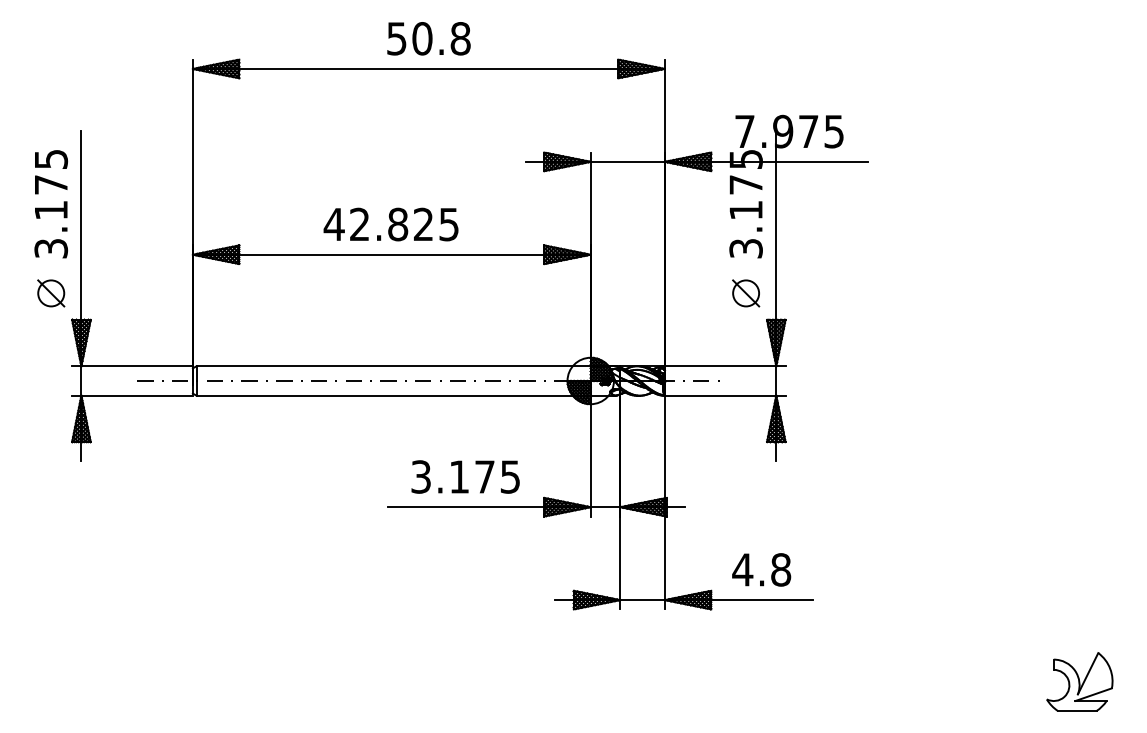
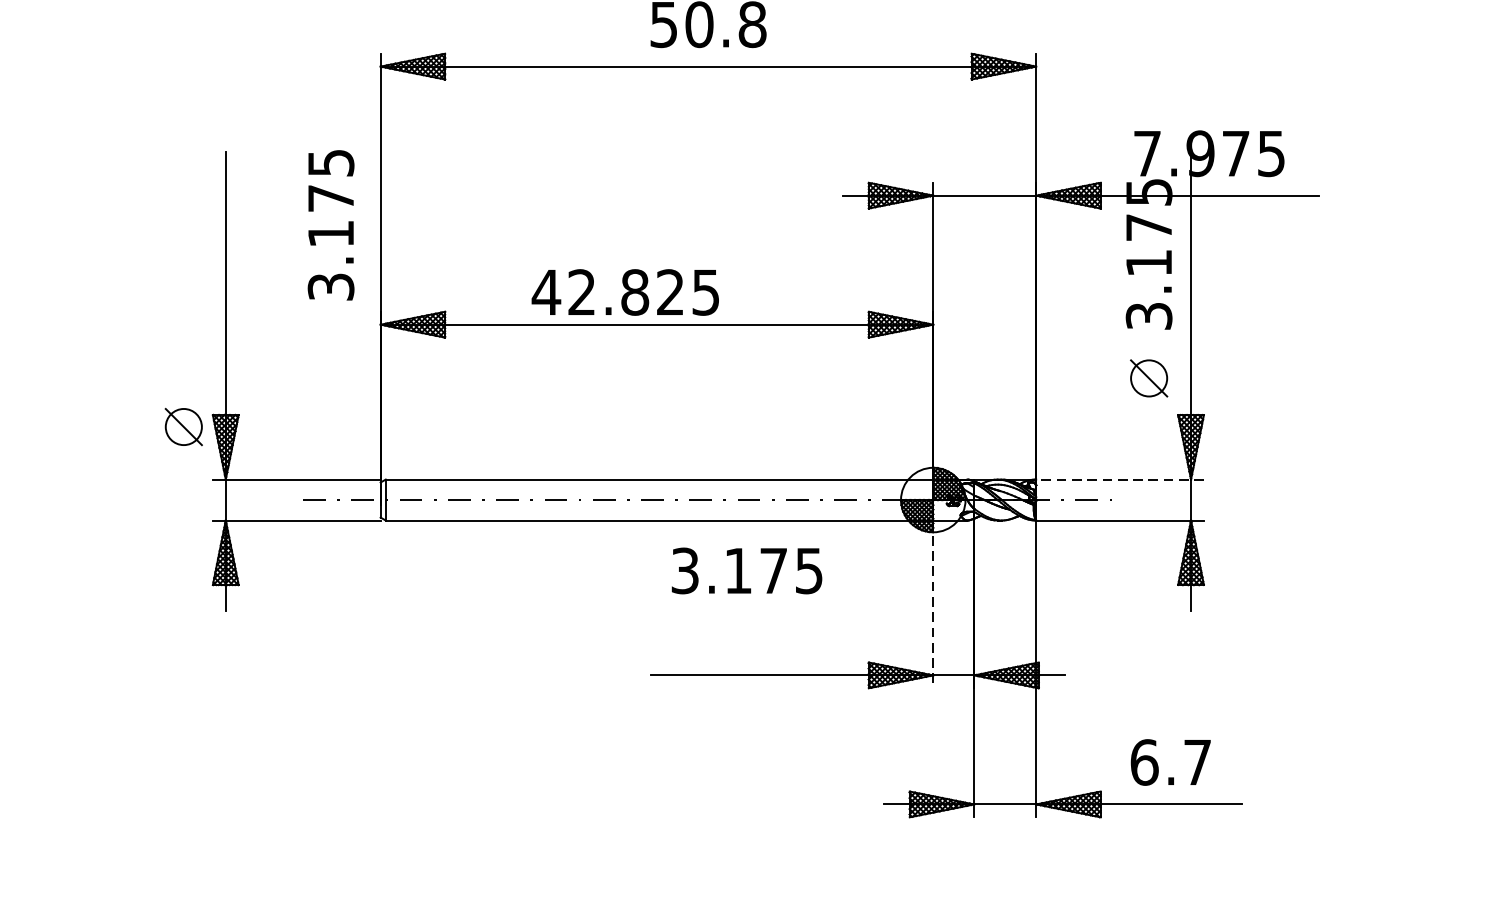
text: (50, 204) -> (330, 225), moved
text: (390, 224) -> (624, 292), moved
part: (51, 293) -> (184, 427), moved
line: (724, 366) -> (1119, 479), solid -> dashed
line: (590, 456) -> (932, 604), solid -> dashed
text: (465, 476) -> (746, 570), moved
text: (761, 569) -> (1170, 761), 4.8 -> 6.7

